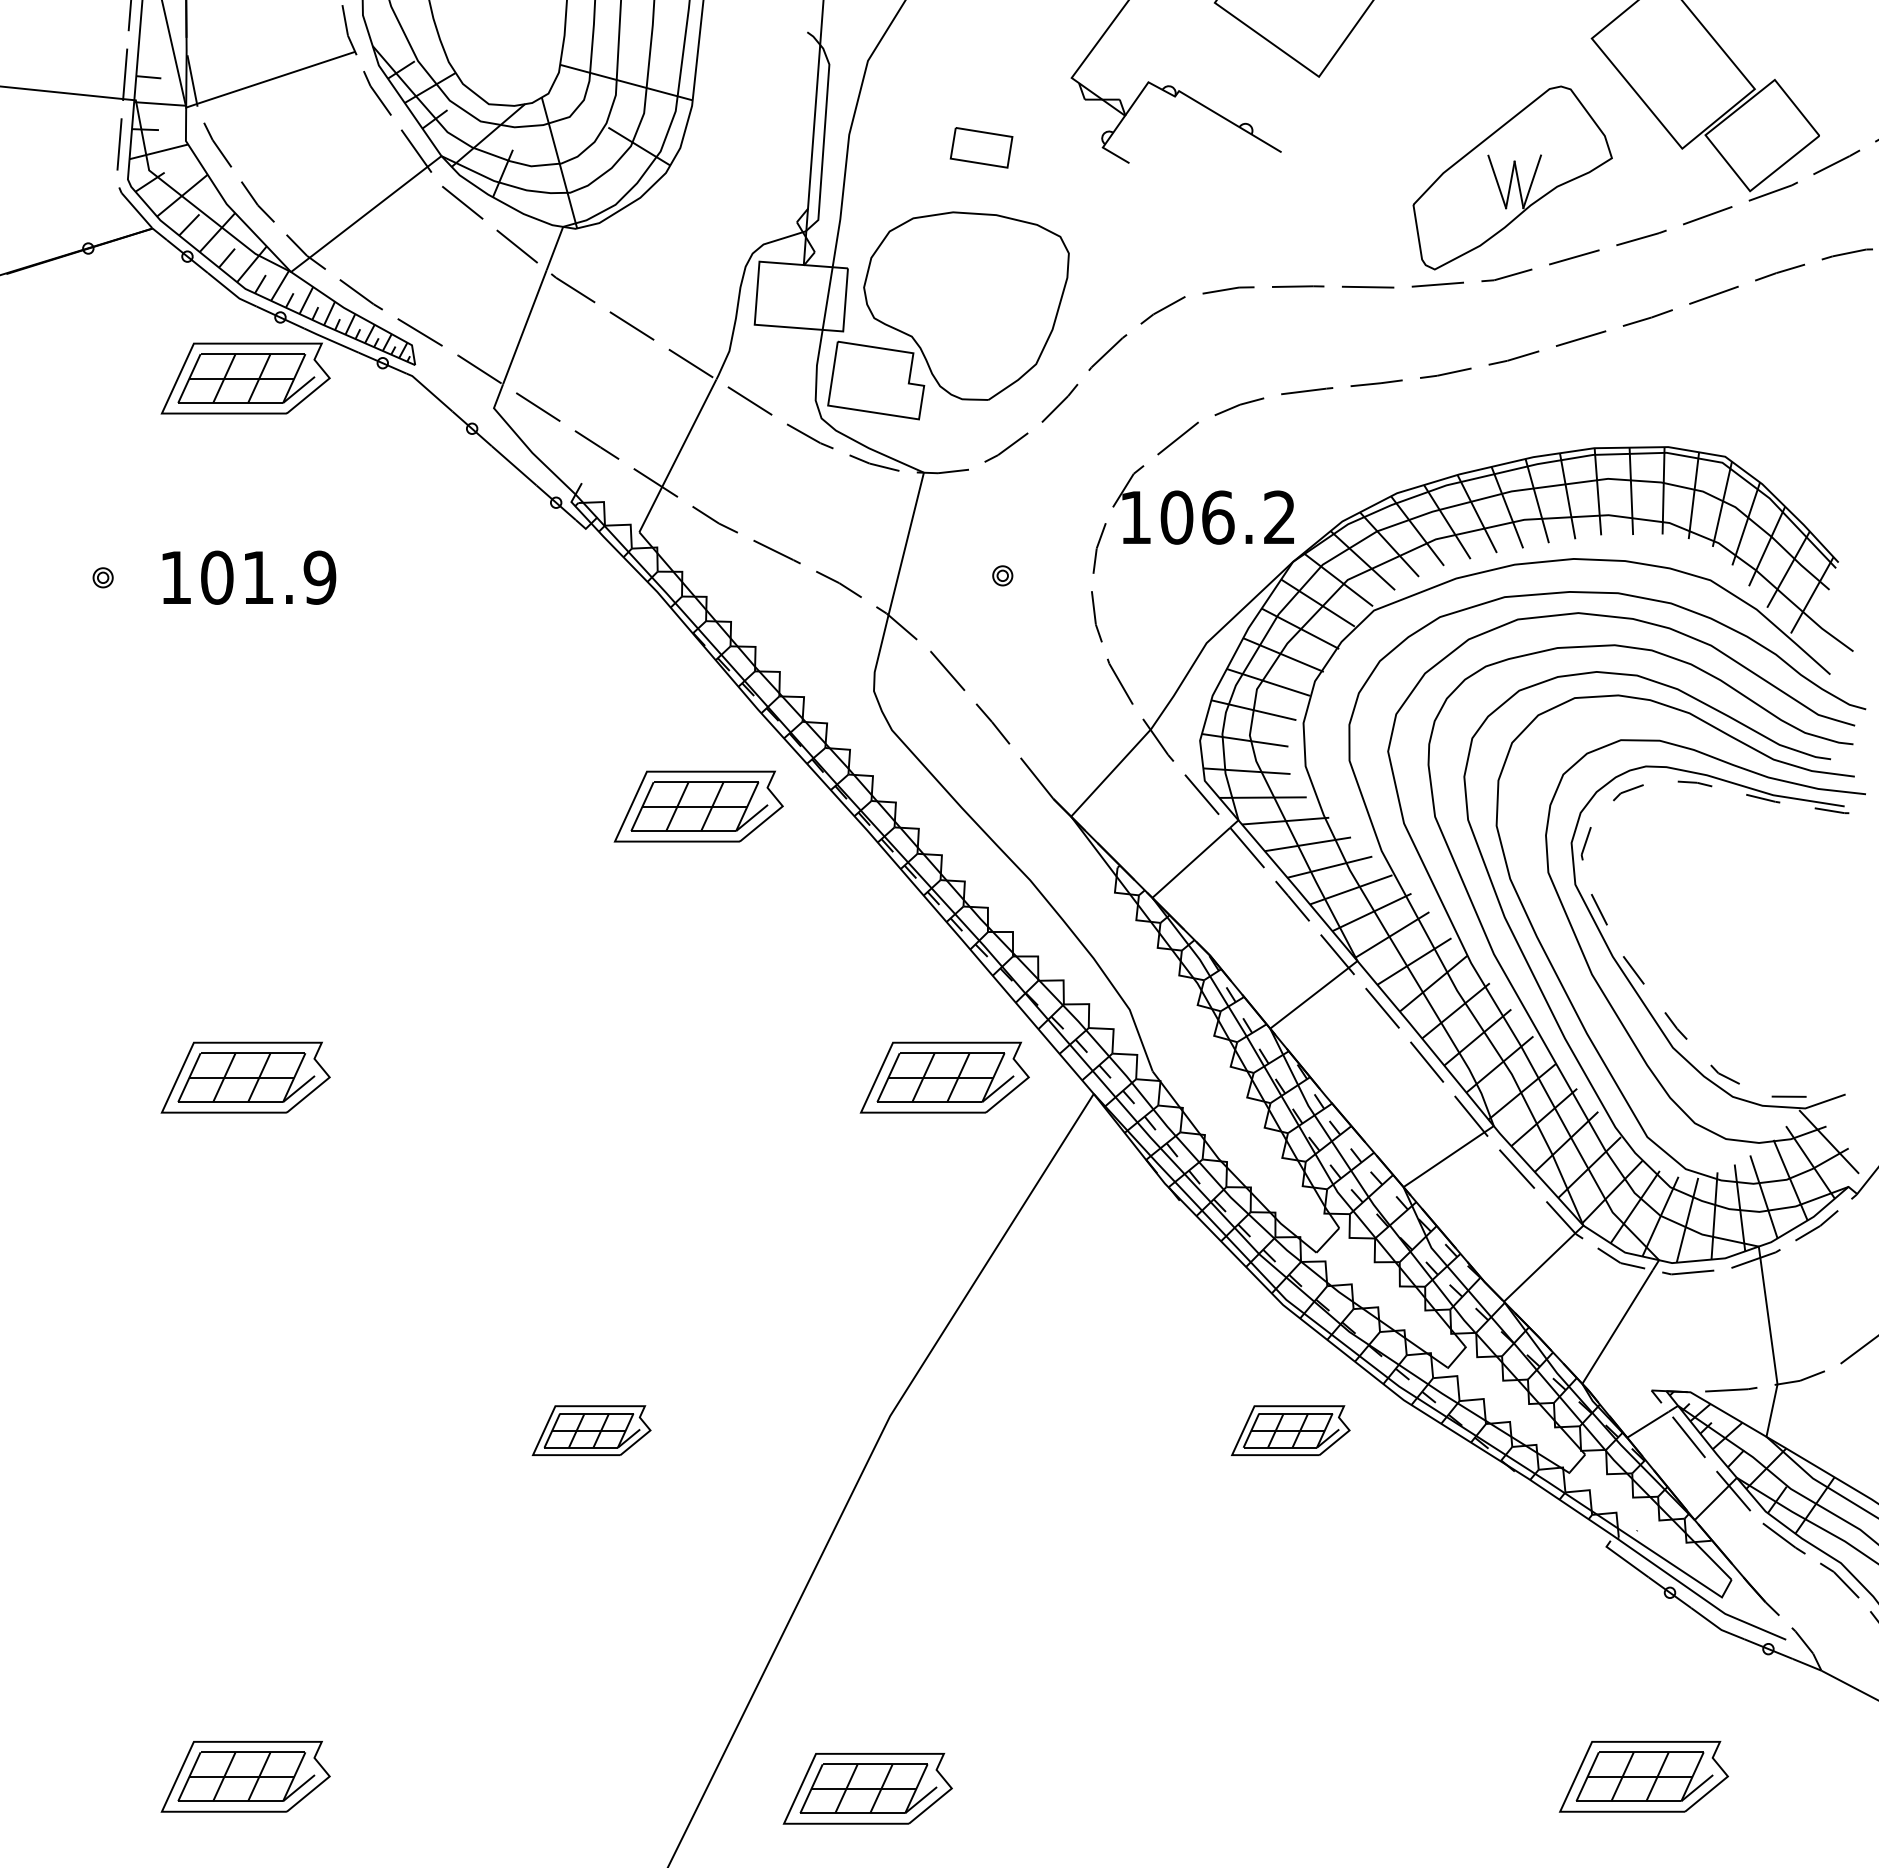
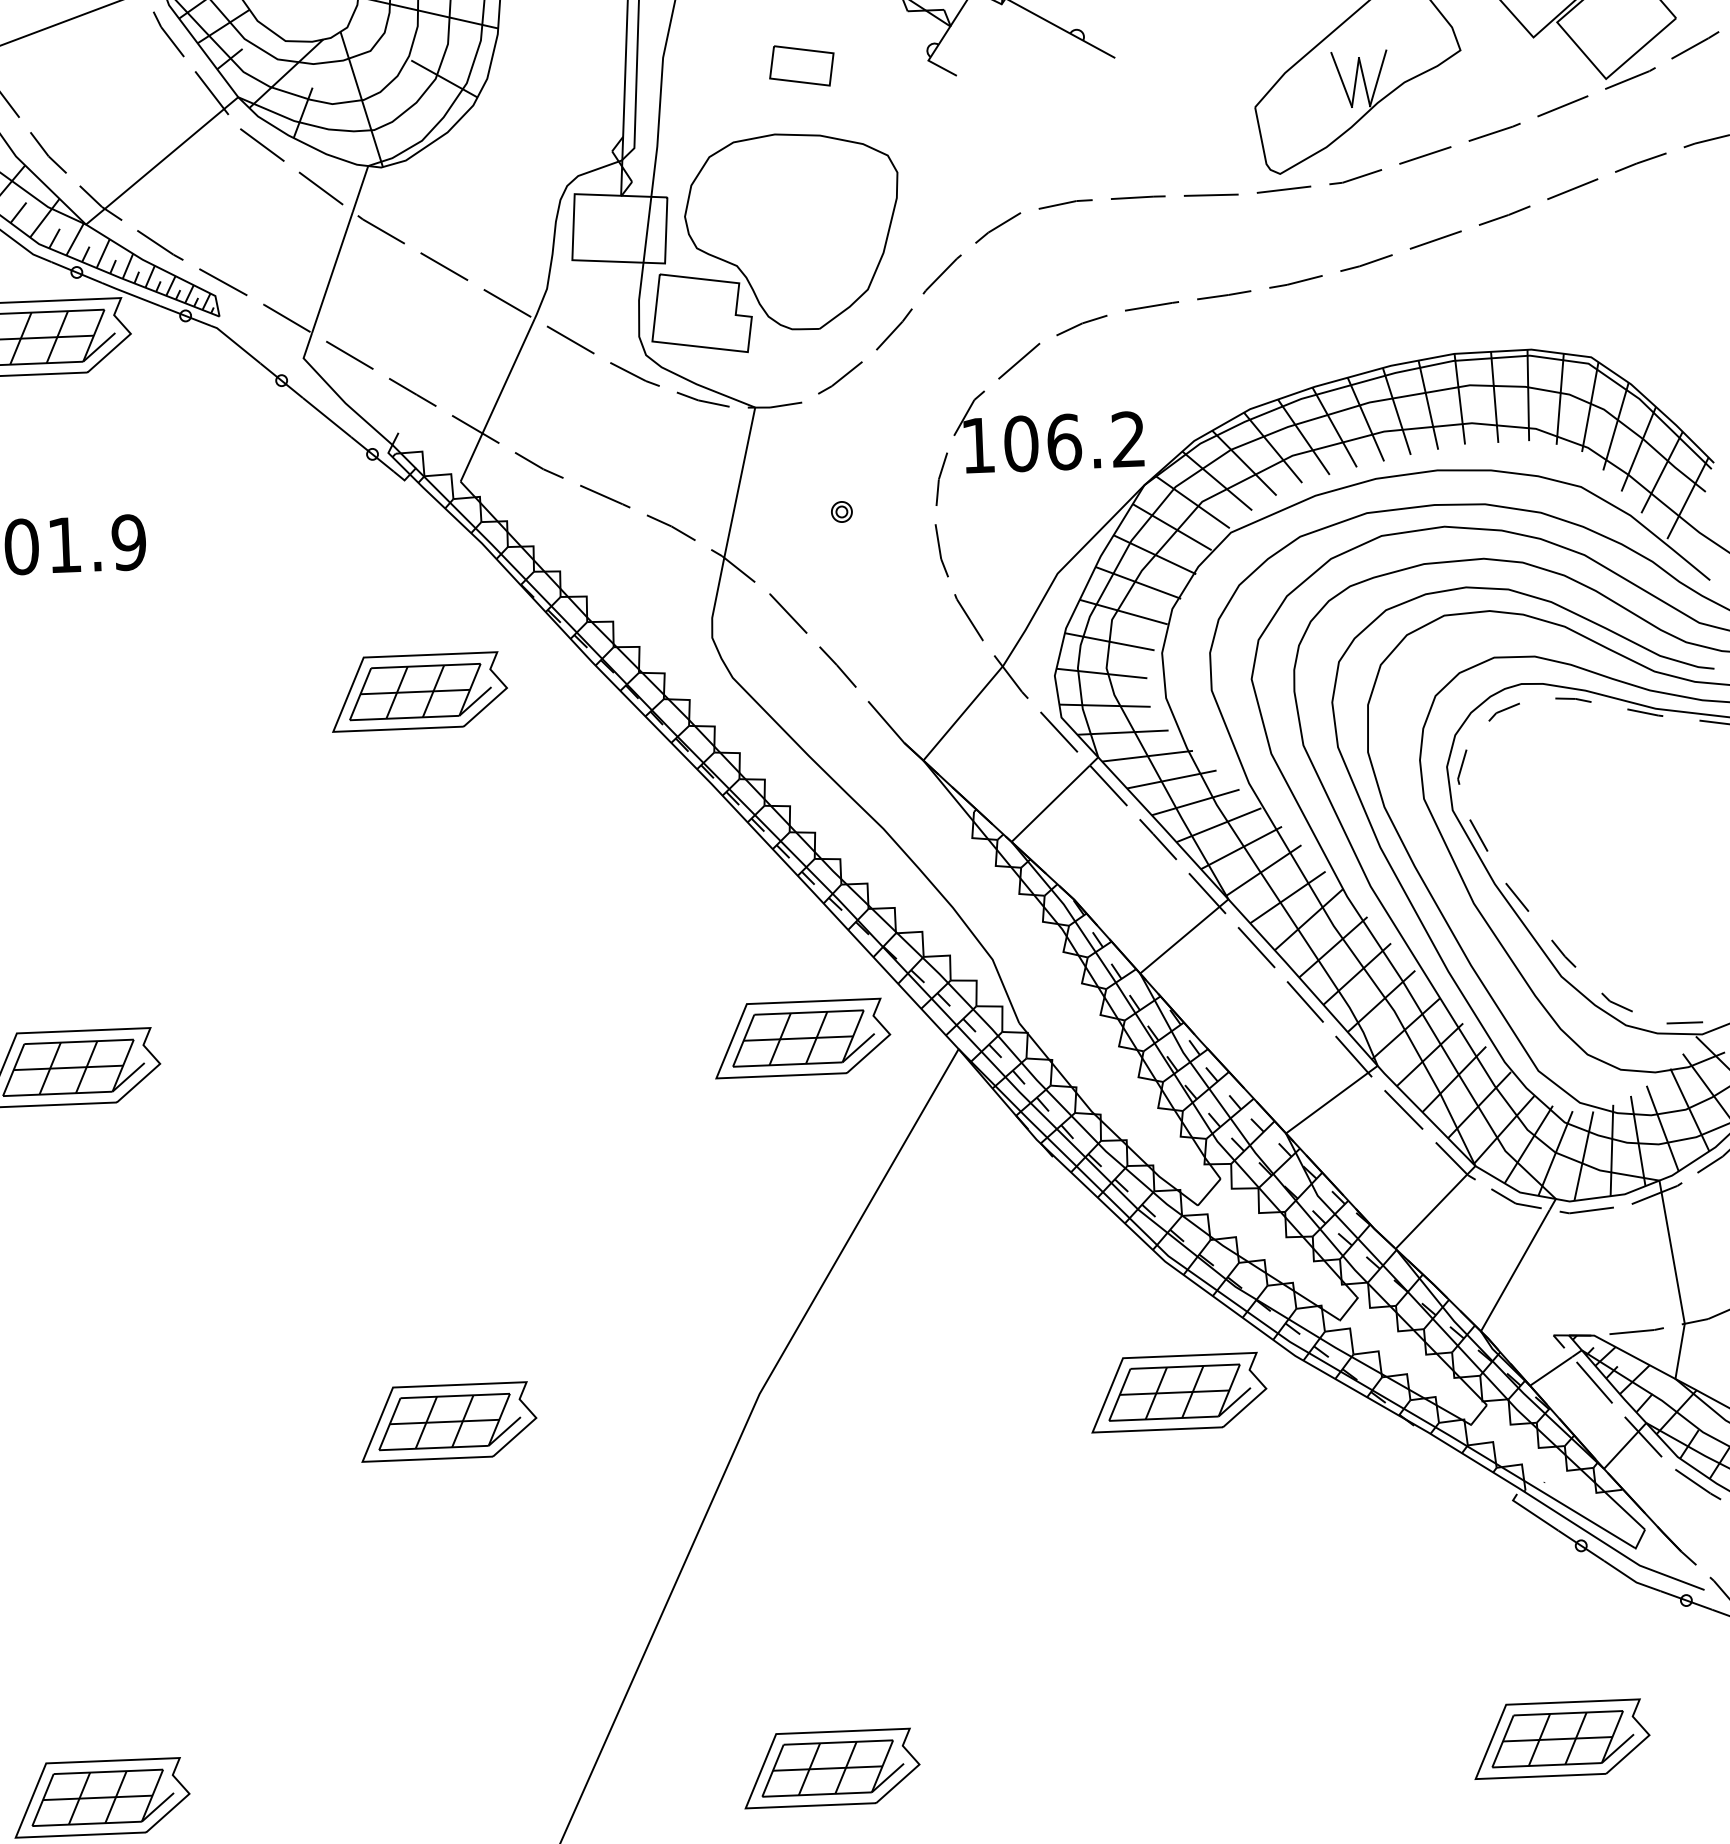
part: (698, 806) -> (418, 691), moved
part: (591, 1430) -> (448, 1421), size x1.43
part: (1290, 1430) -> (1178, 1392), size x1.43
part: (867, 1788) -> (831, 1768), moved

